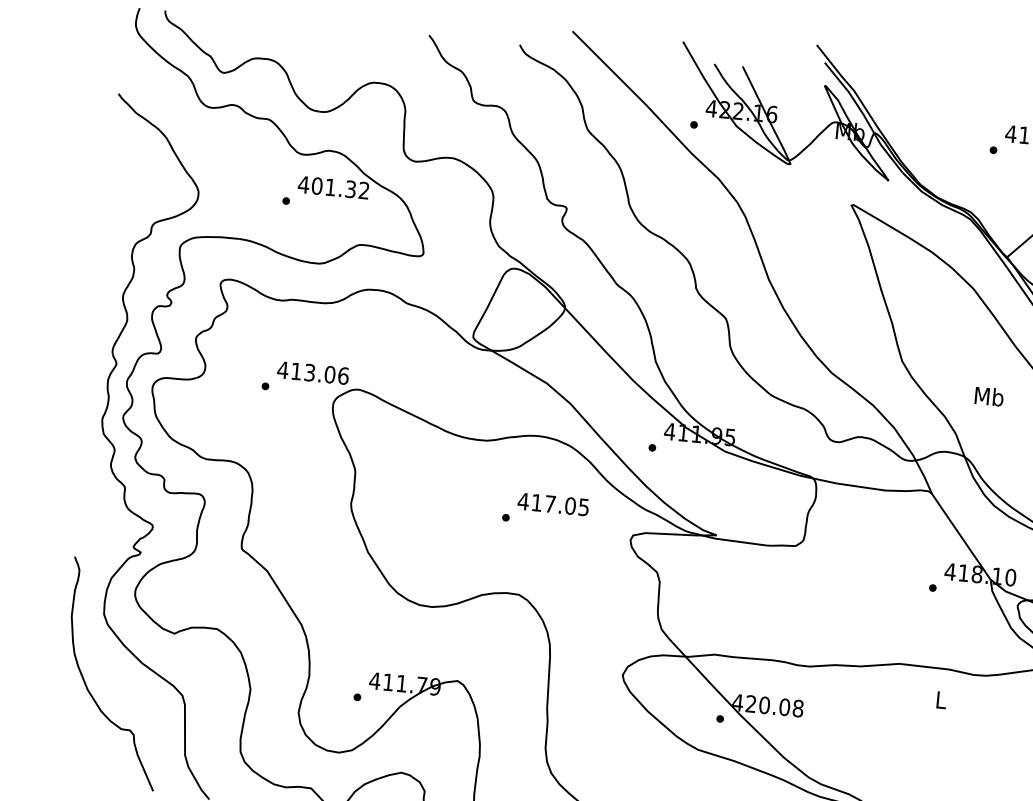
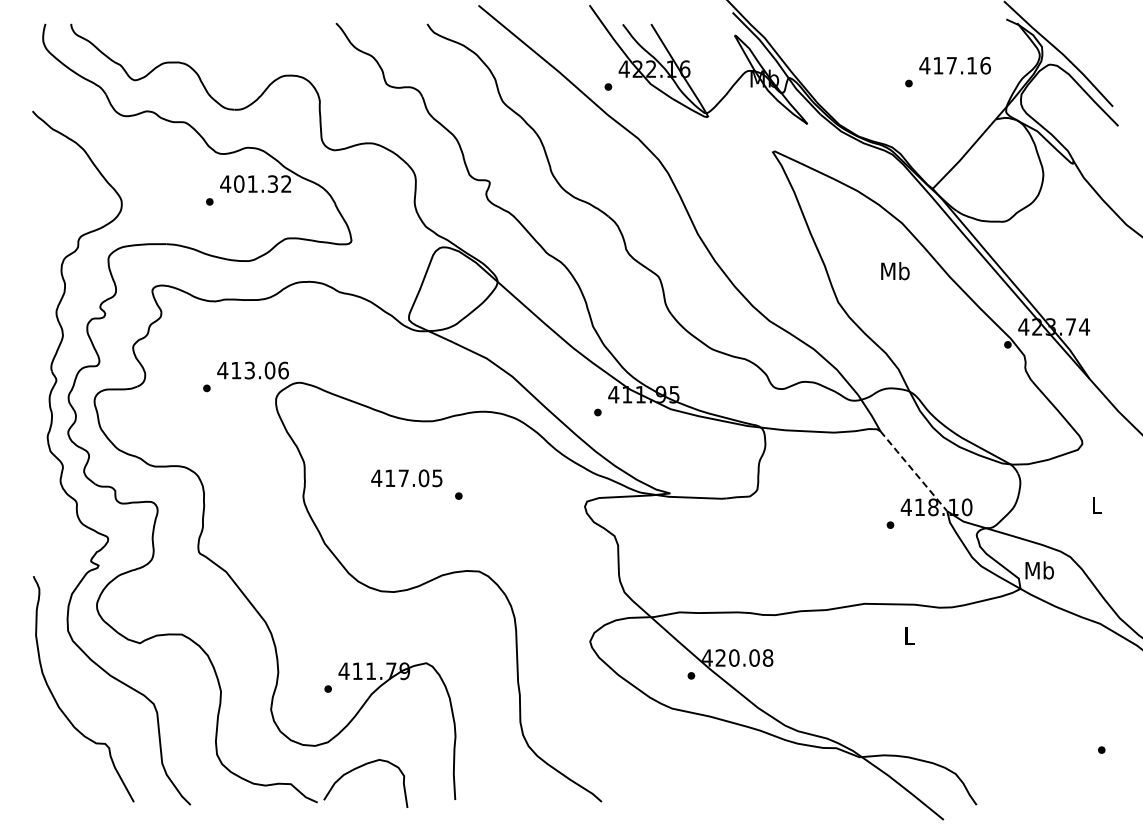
text: (989, 396) -> (895, 271), moved
text: (553, 504) -> (406, 478), moved
line: (960, 535) -> (913, 470), solid -> dashed

